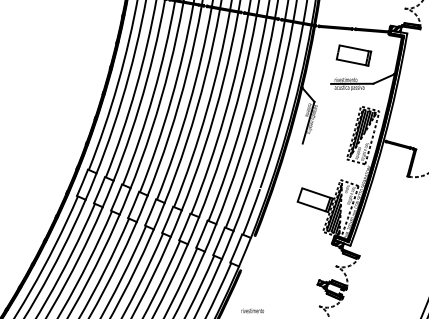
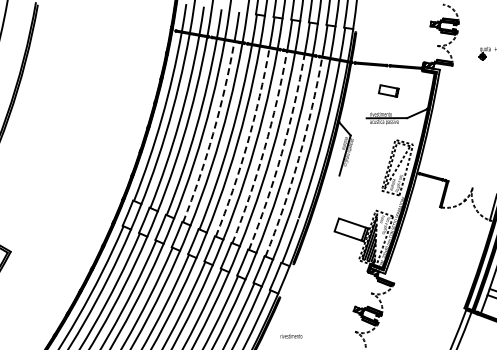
part: (353, 55) -> (388, 90), size x0.6
arc: (171, 99) -> (213, 133), solid -> dashed
arc: (207, 110) -> (247, 143), solid -> dashed
arc: (224, 115) -> (264, 148), solid -> dashed
arc: (242, 120) -> (281, 153), solid -> dashed
arc: (260, 125) -> (298, 158), solid -> dashed
hatch: (363, 132) -> (397, 164), removed

